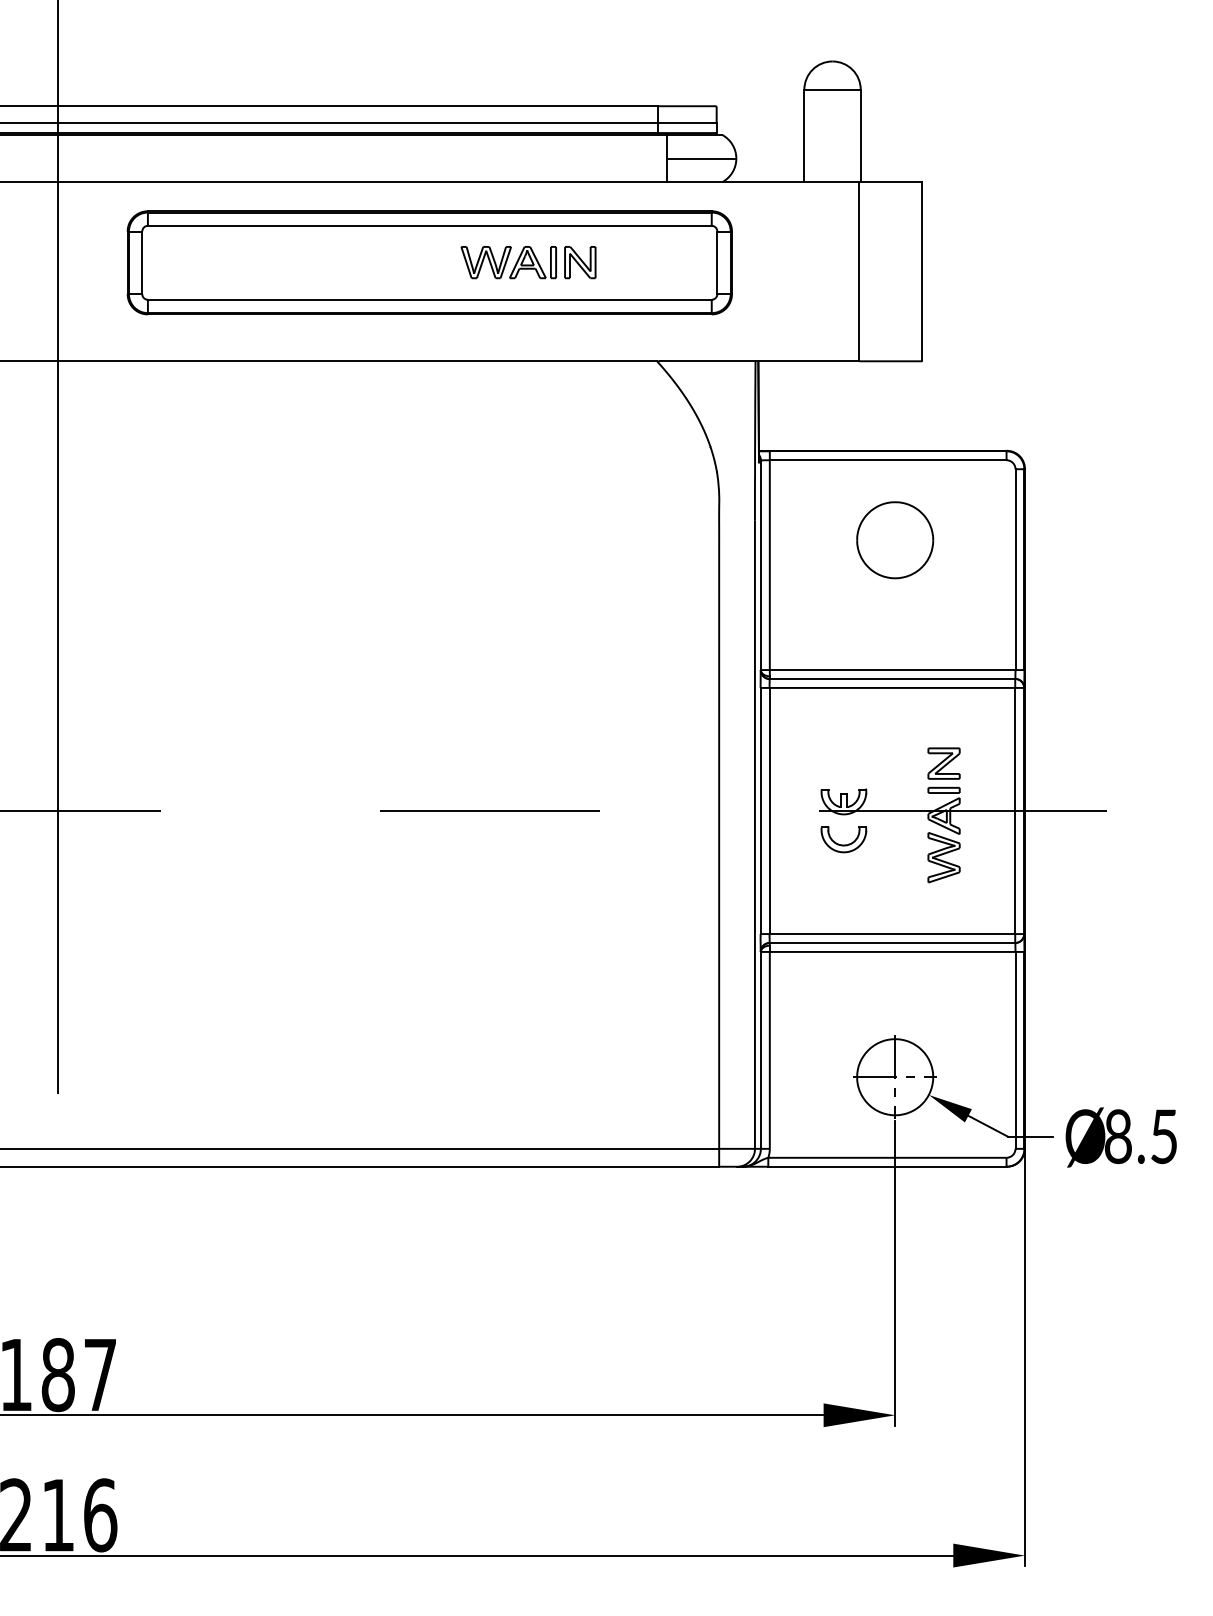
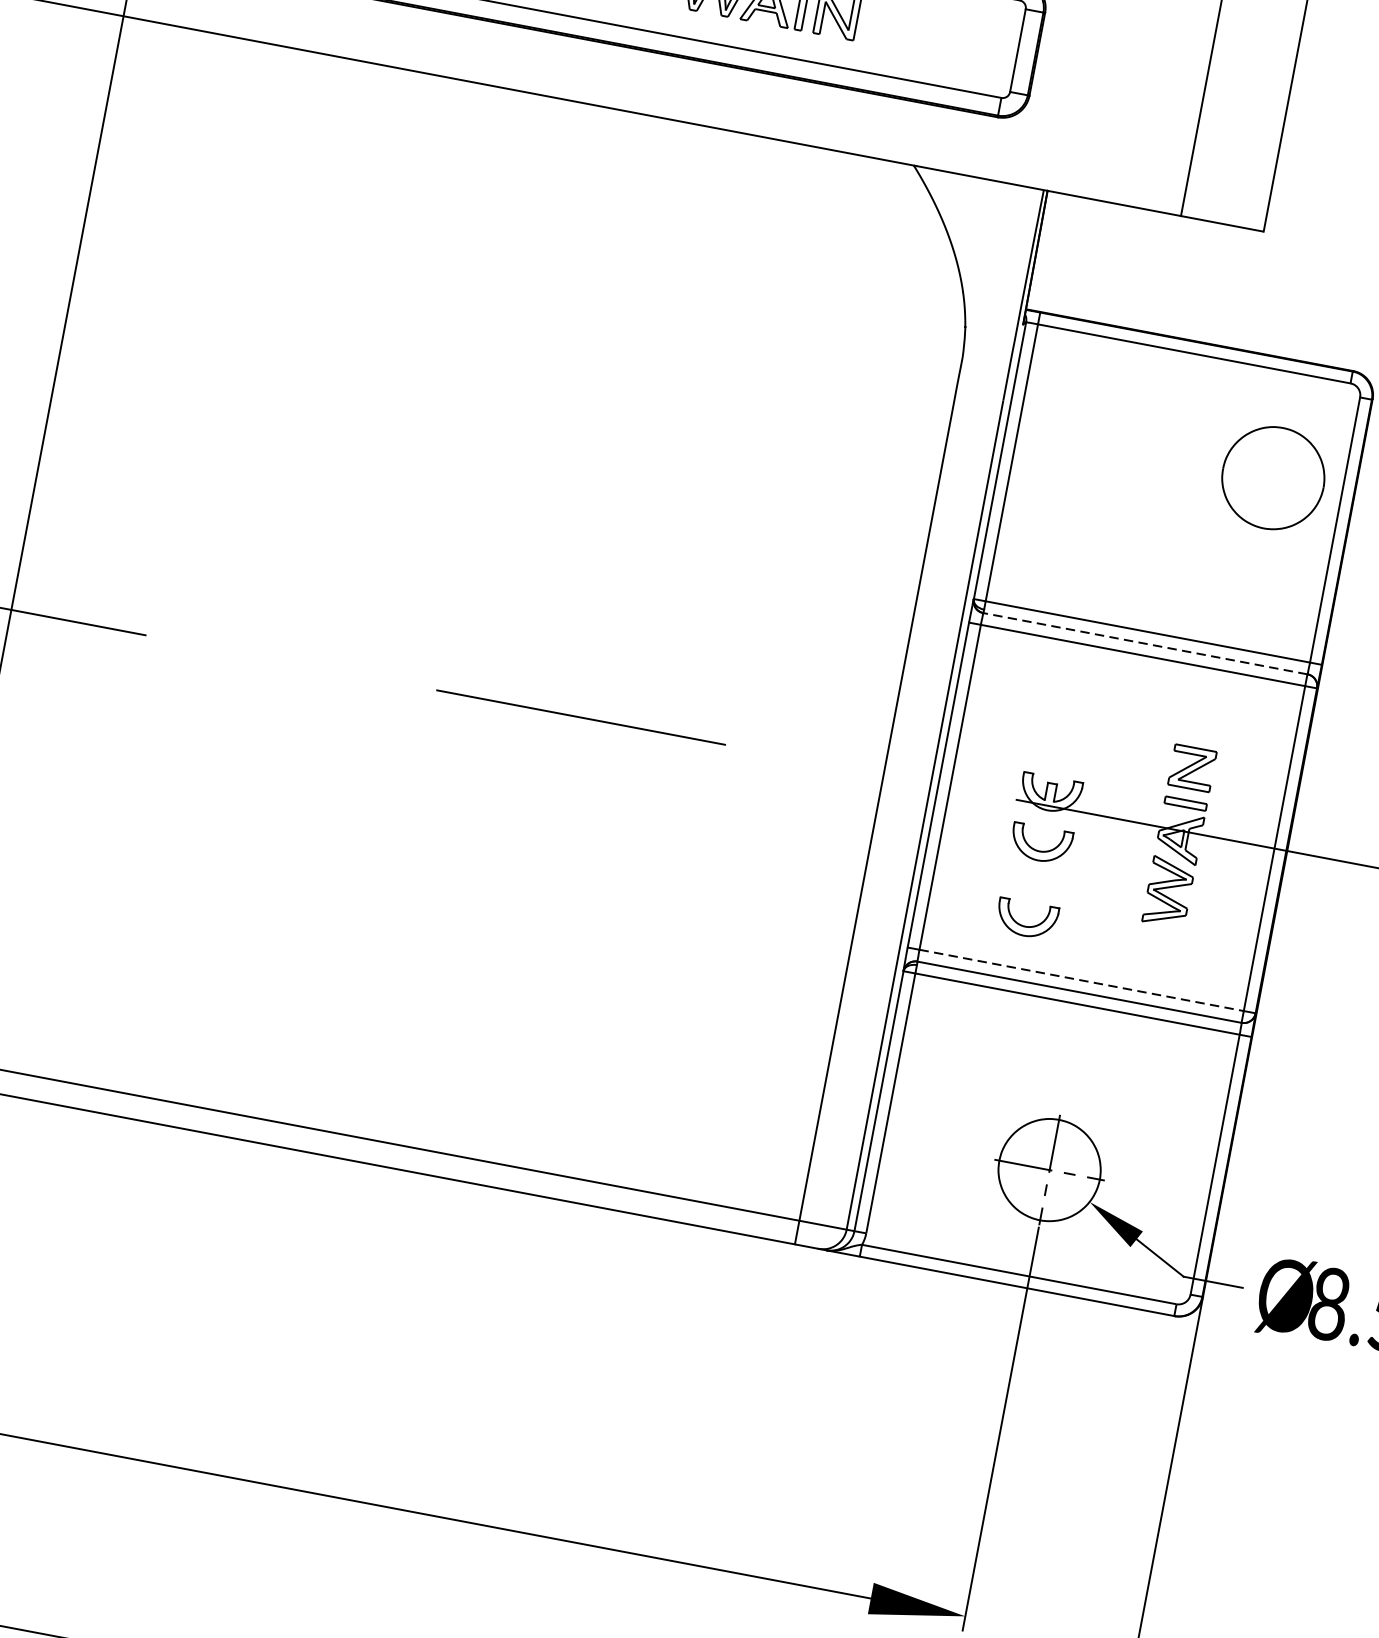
part: (895, 540) -> (1273, 478), moved
line: (892, 679) -> (1145, 644), solid -> dashed
part: (843, 896) -> (1026, 918), added
line: (892, 934) -> (1081, 981), solid -> dashed

